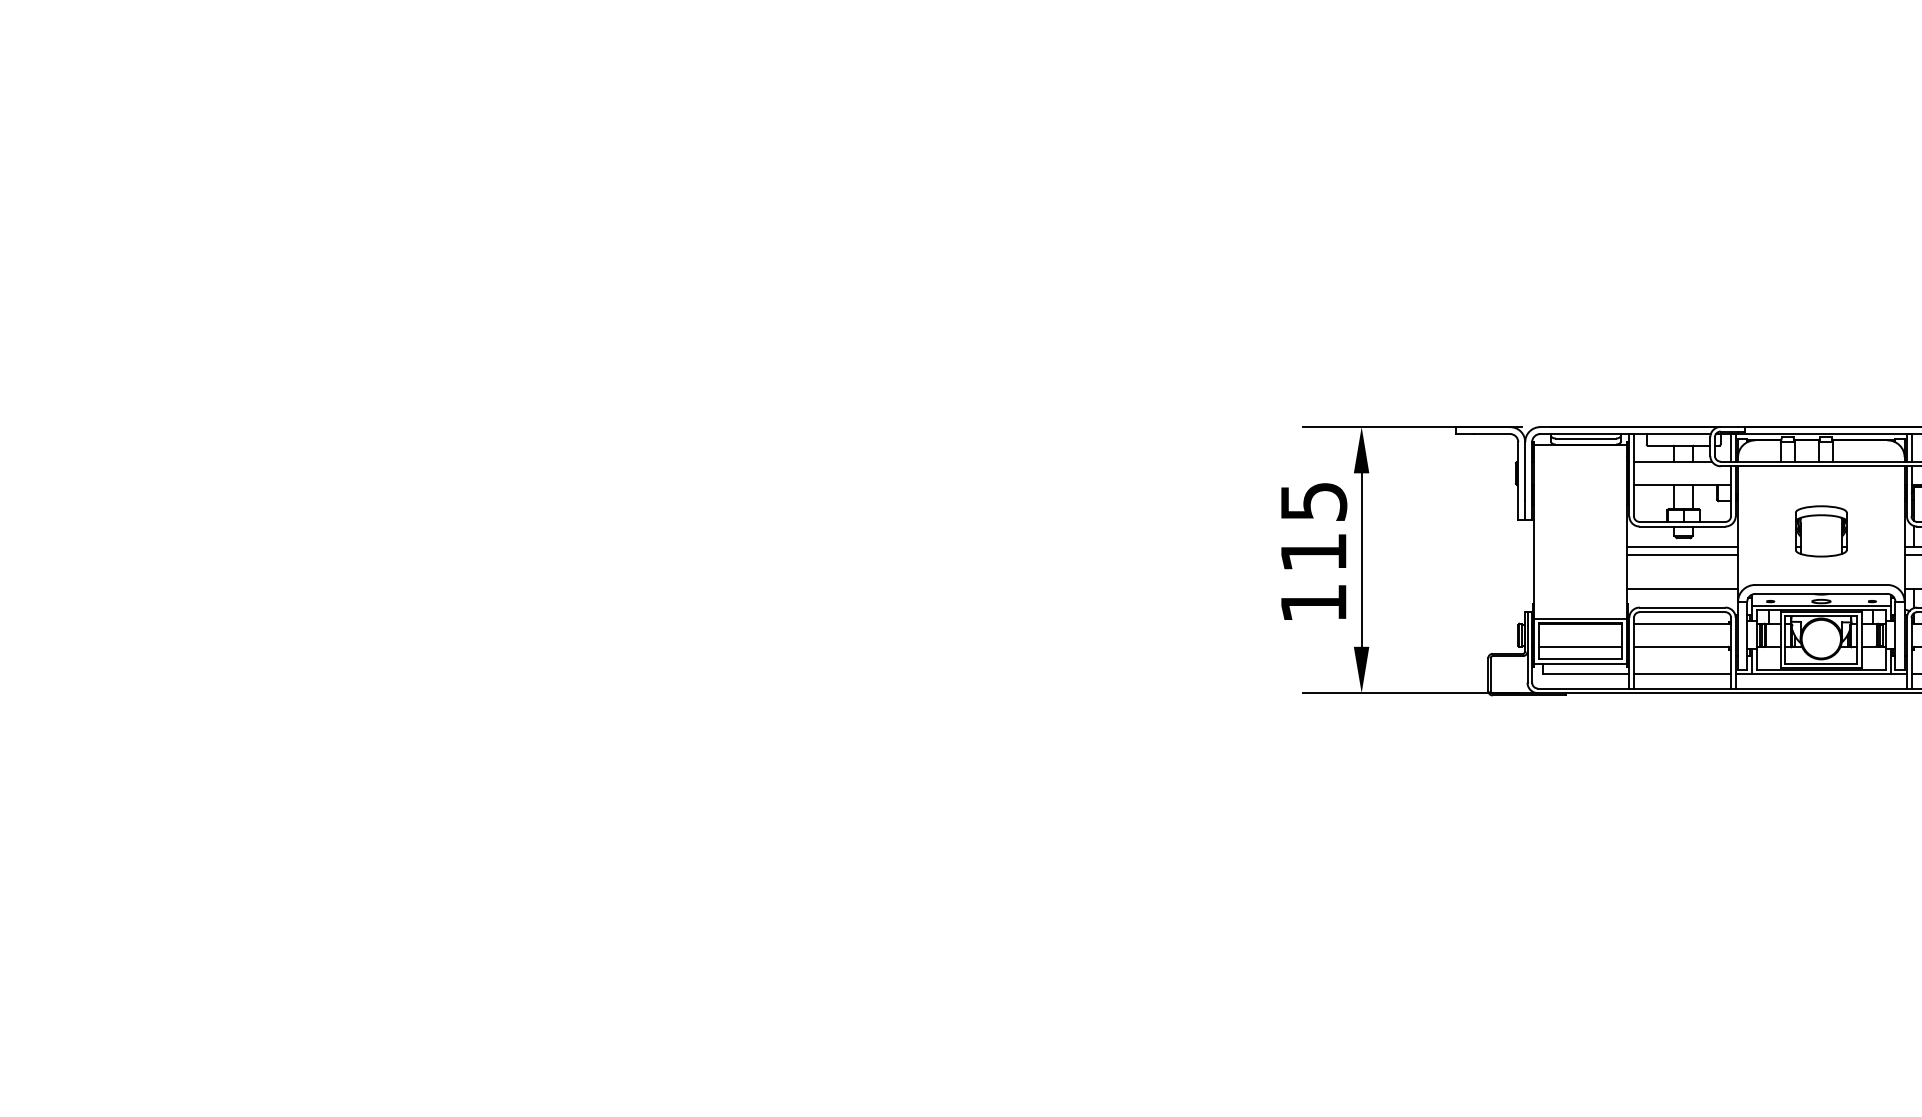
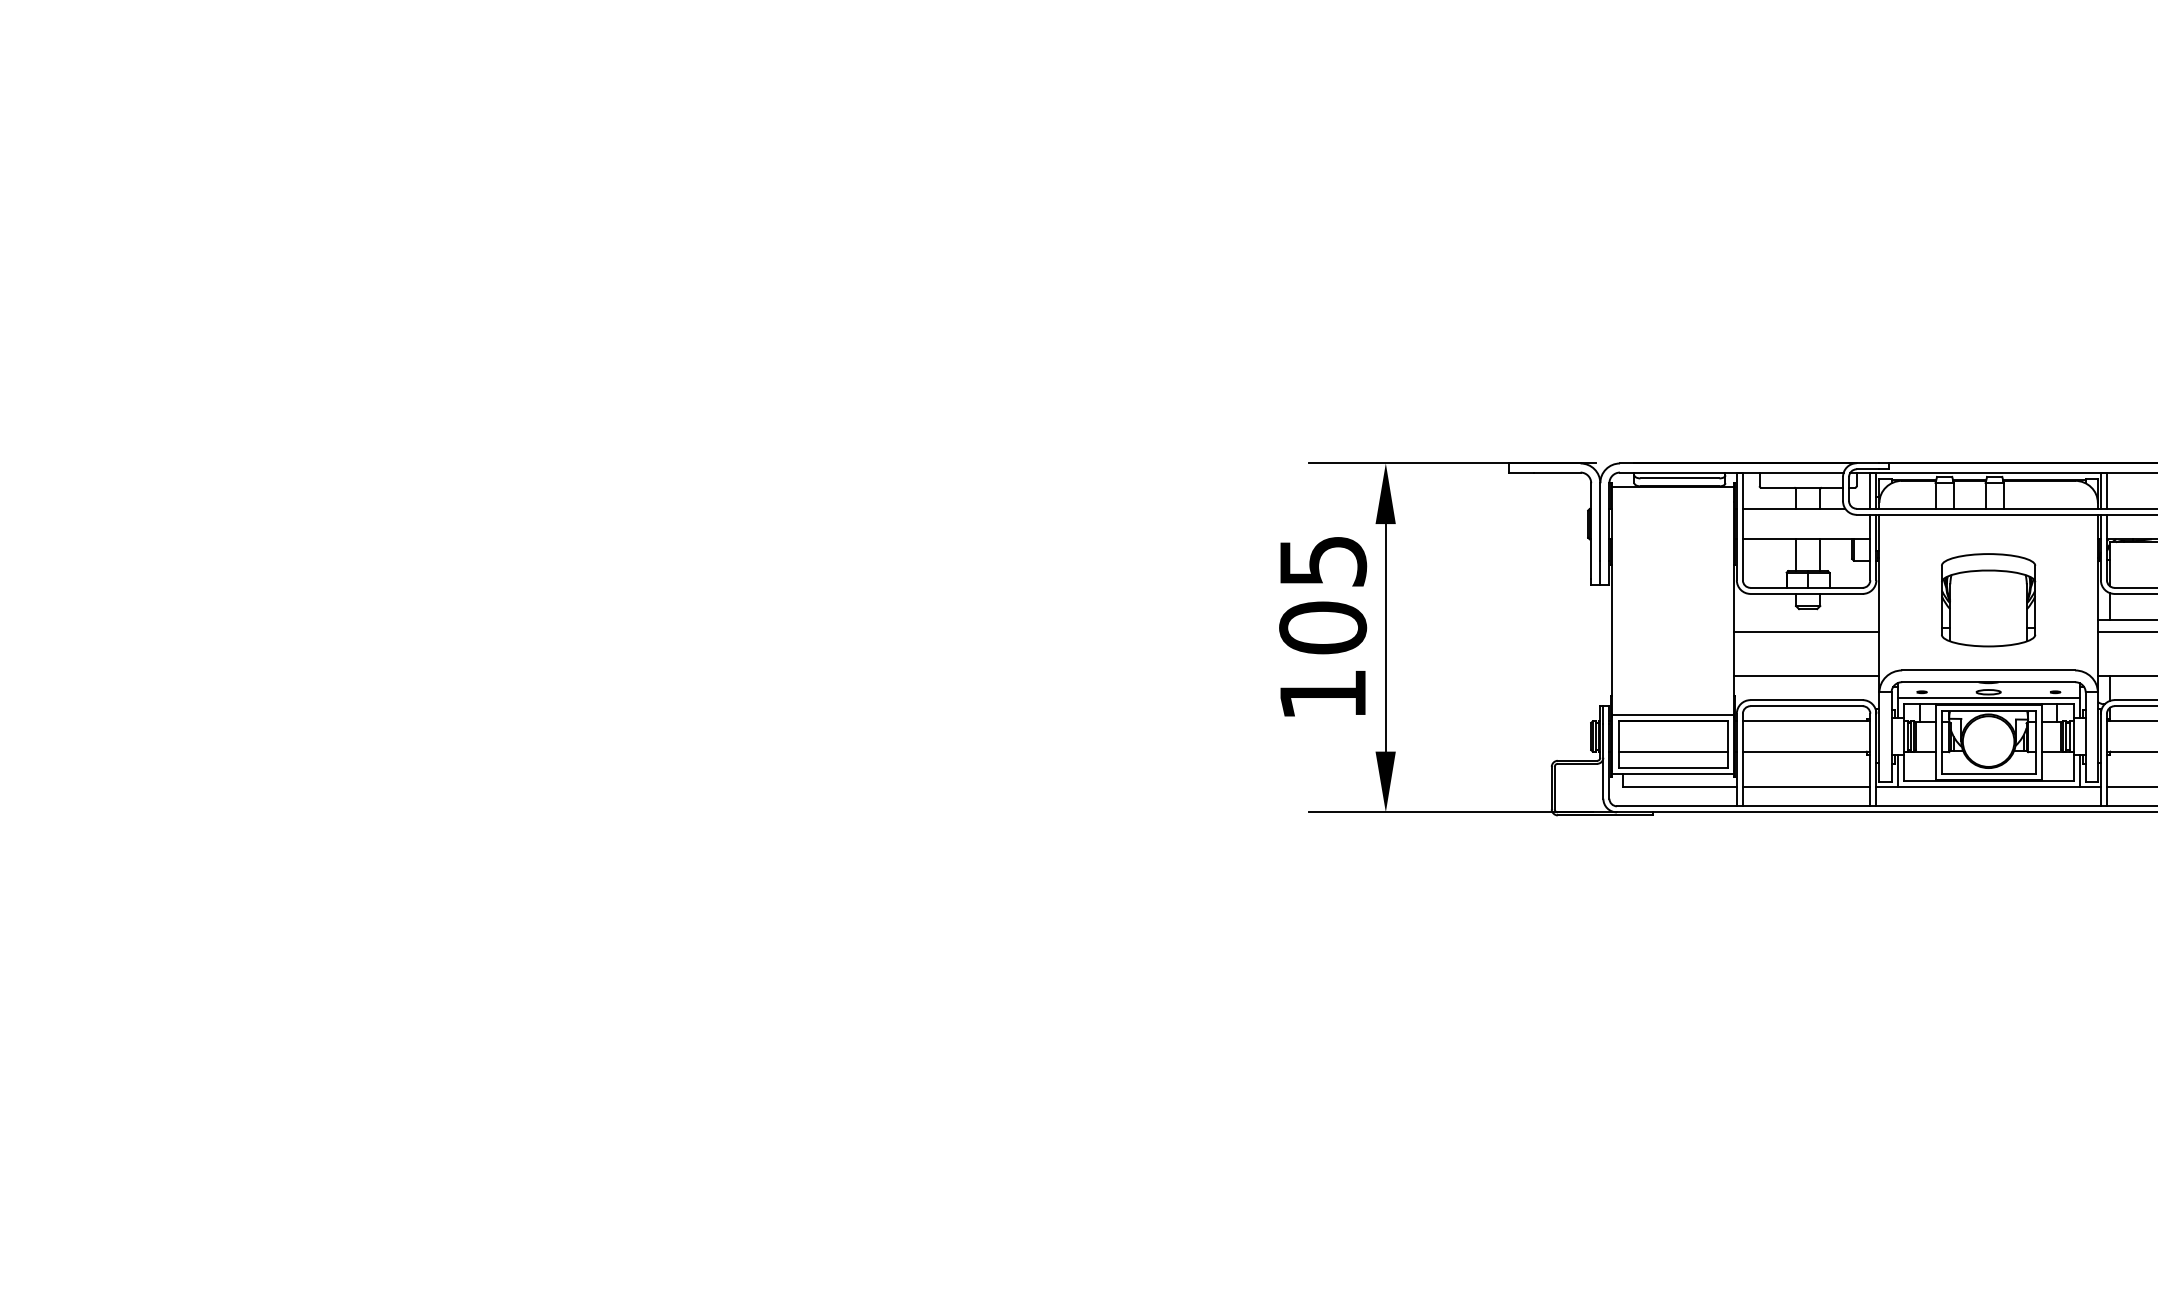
part: (1821, 531) -> (1988, 600), size x1.4
line: (1682, 546) -> (1806, 620), removed
text: (1313, 552) -> (1322, 627), 115 -> 105

